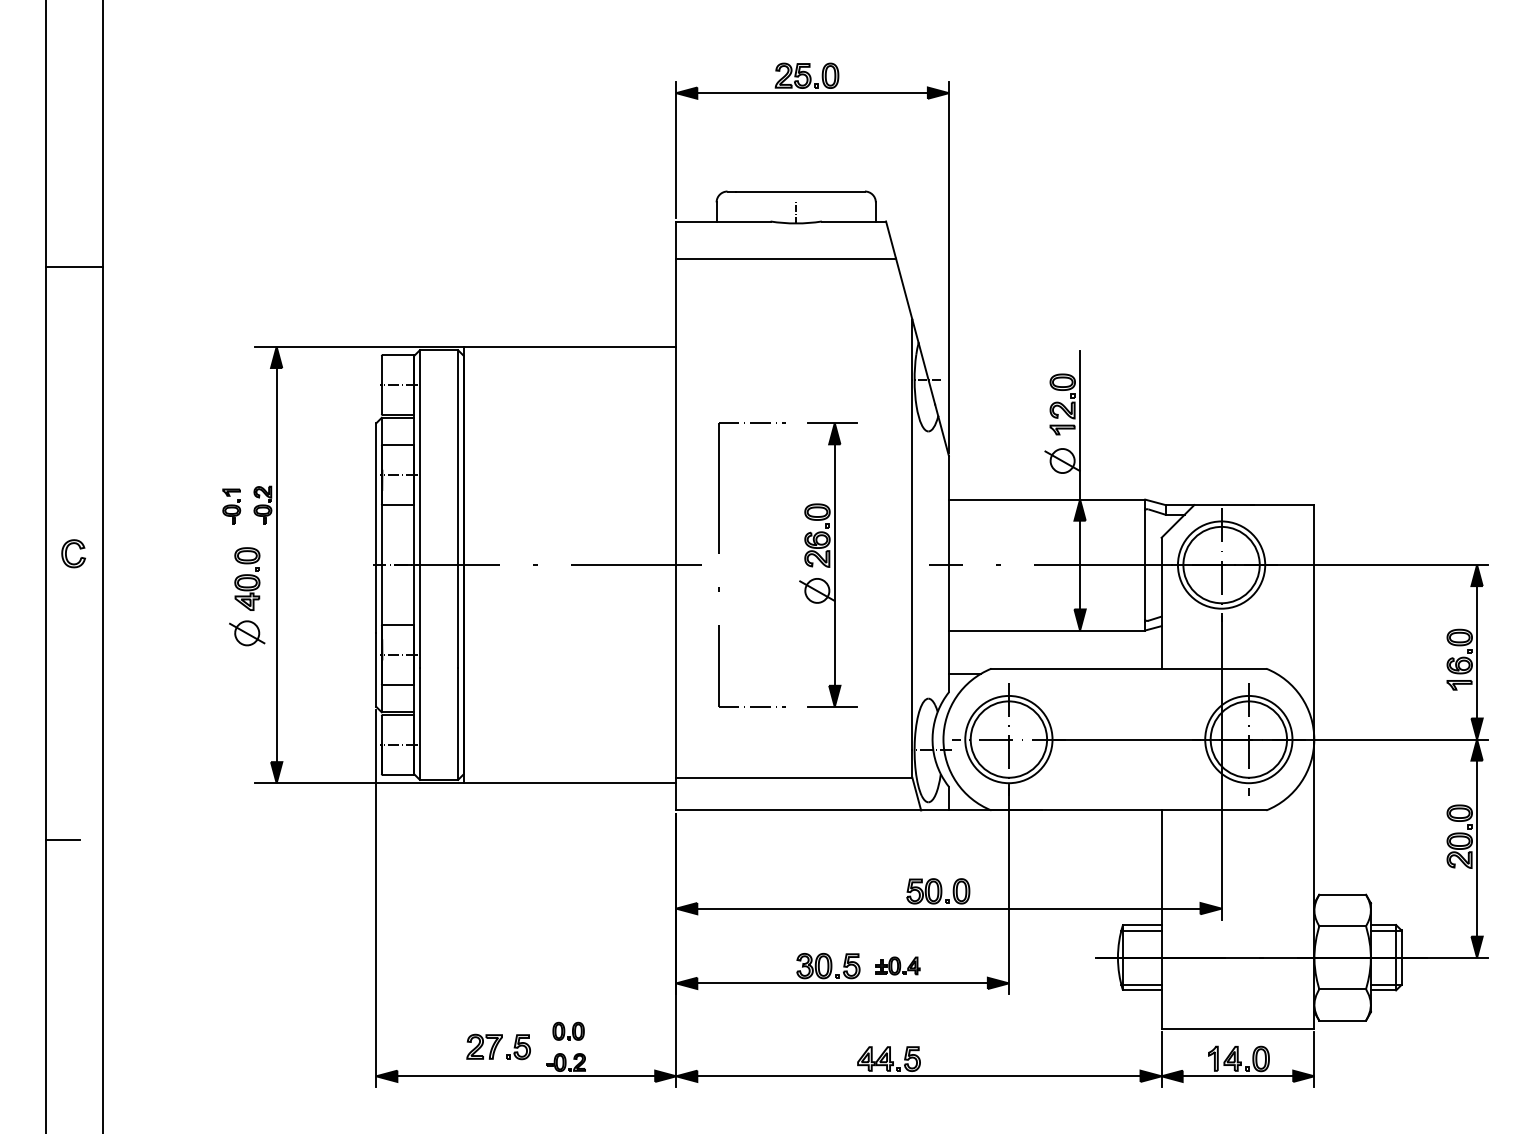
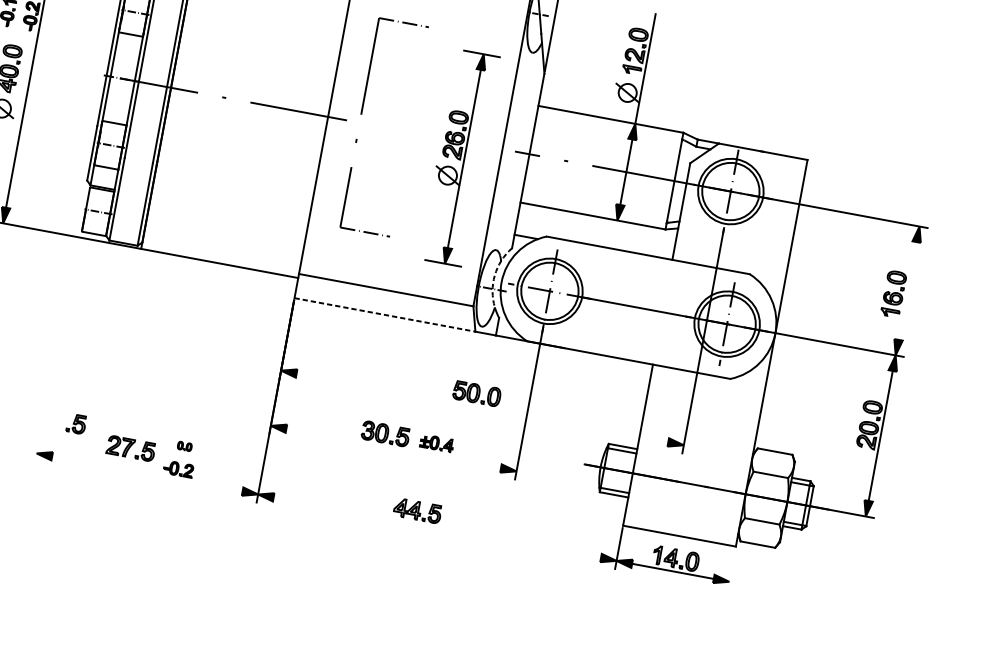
part: (828, 564) -> (459, 157), moved
line: (1477, 652) -> (907, 291), removed
arc: (932, 732) -> (494, 275), solid -> dashed
line: (799, 810) -> (385, 315), solid -> dashed
line: (376, 898) -> (61, 322), removed
line: (948, 908) -> (482, 407), removed
line: (842, 983) -> (393, 448), removed
part: (421, 1028) -> (76, 424), added
part: (568, 1030) -> (184, 445), size x0.6
line: (1314, 1059) -> (731, 569), removed
line: (526, 1076) -> (147, 474), removed
line: (918, 1076) -> (437, 527), removed

